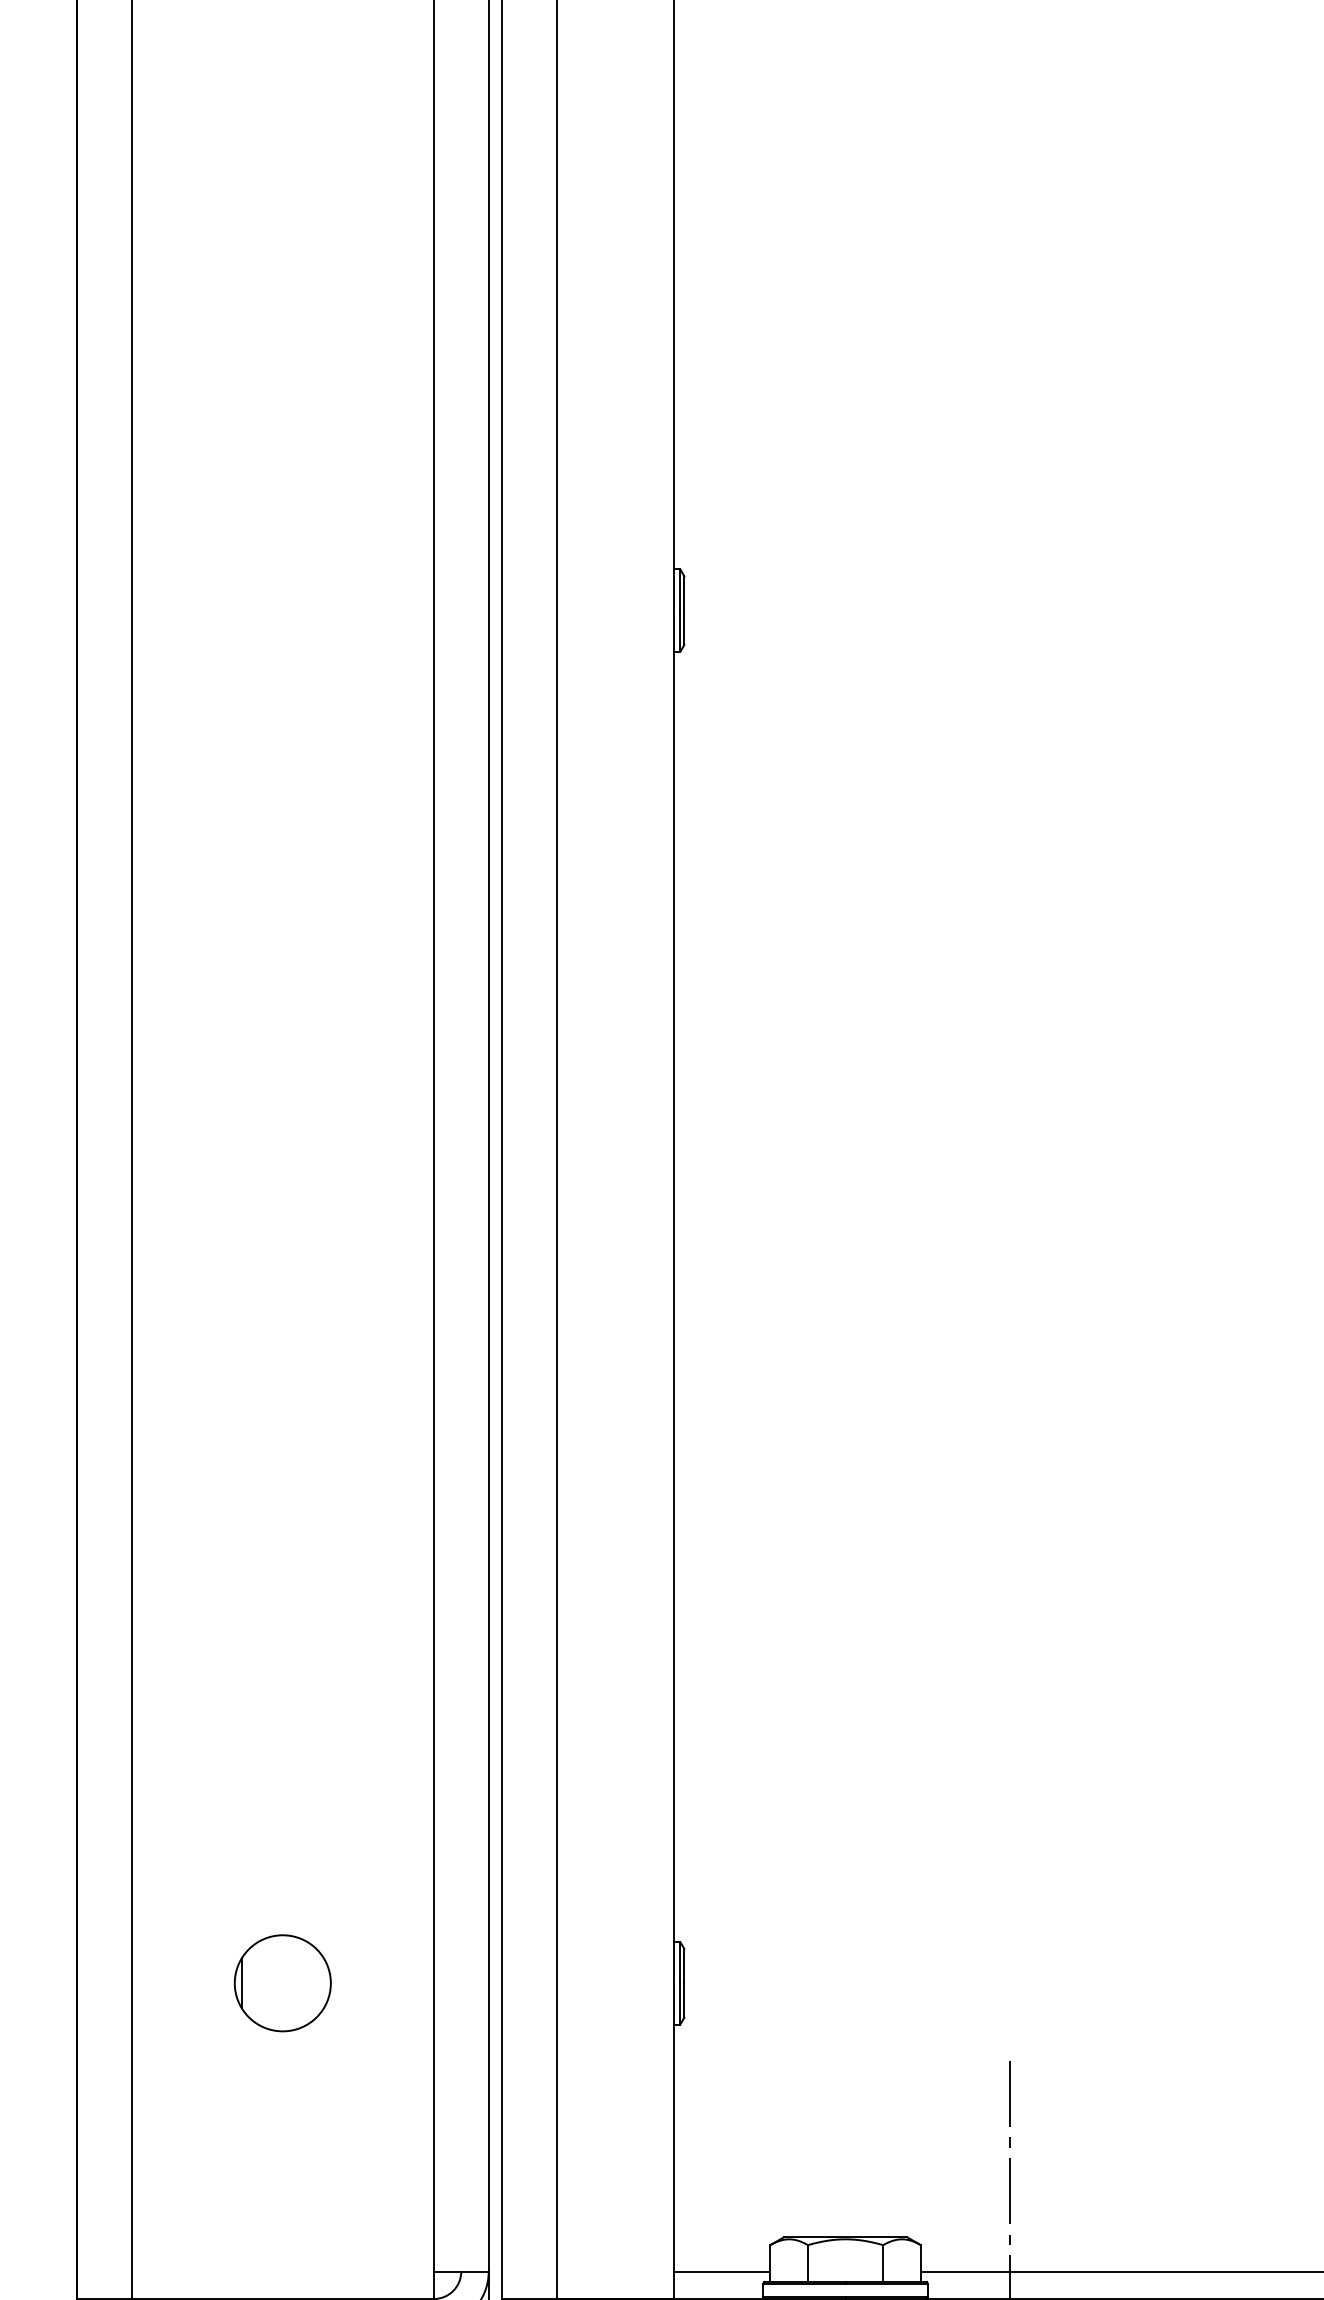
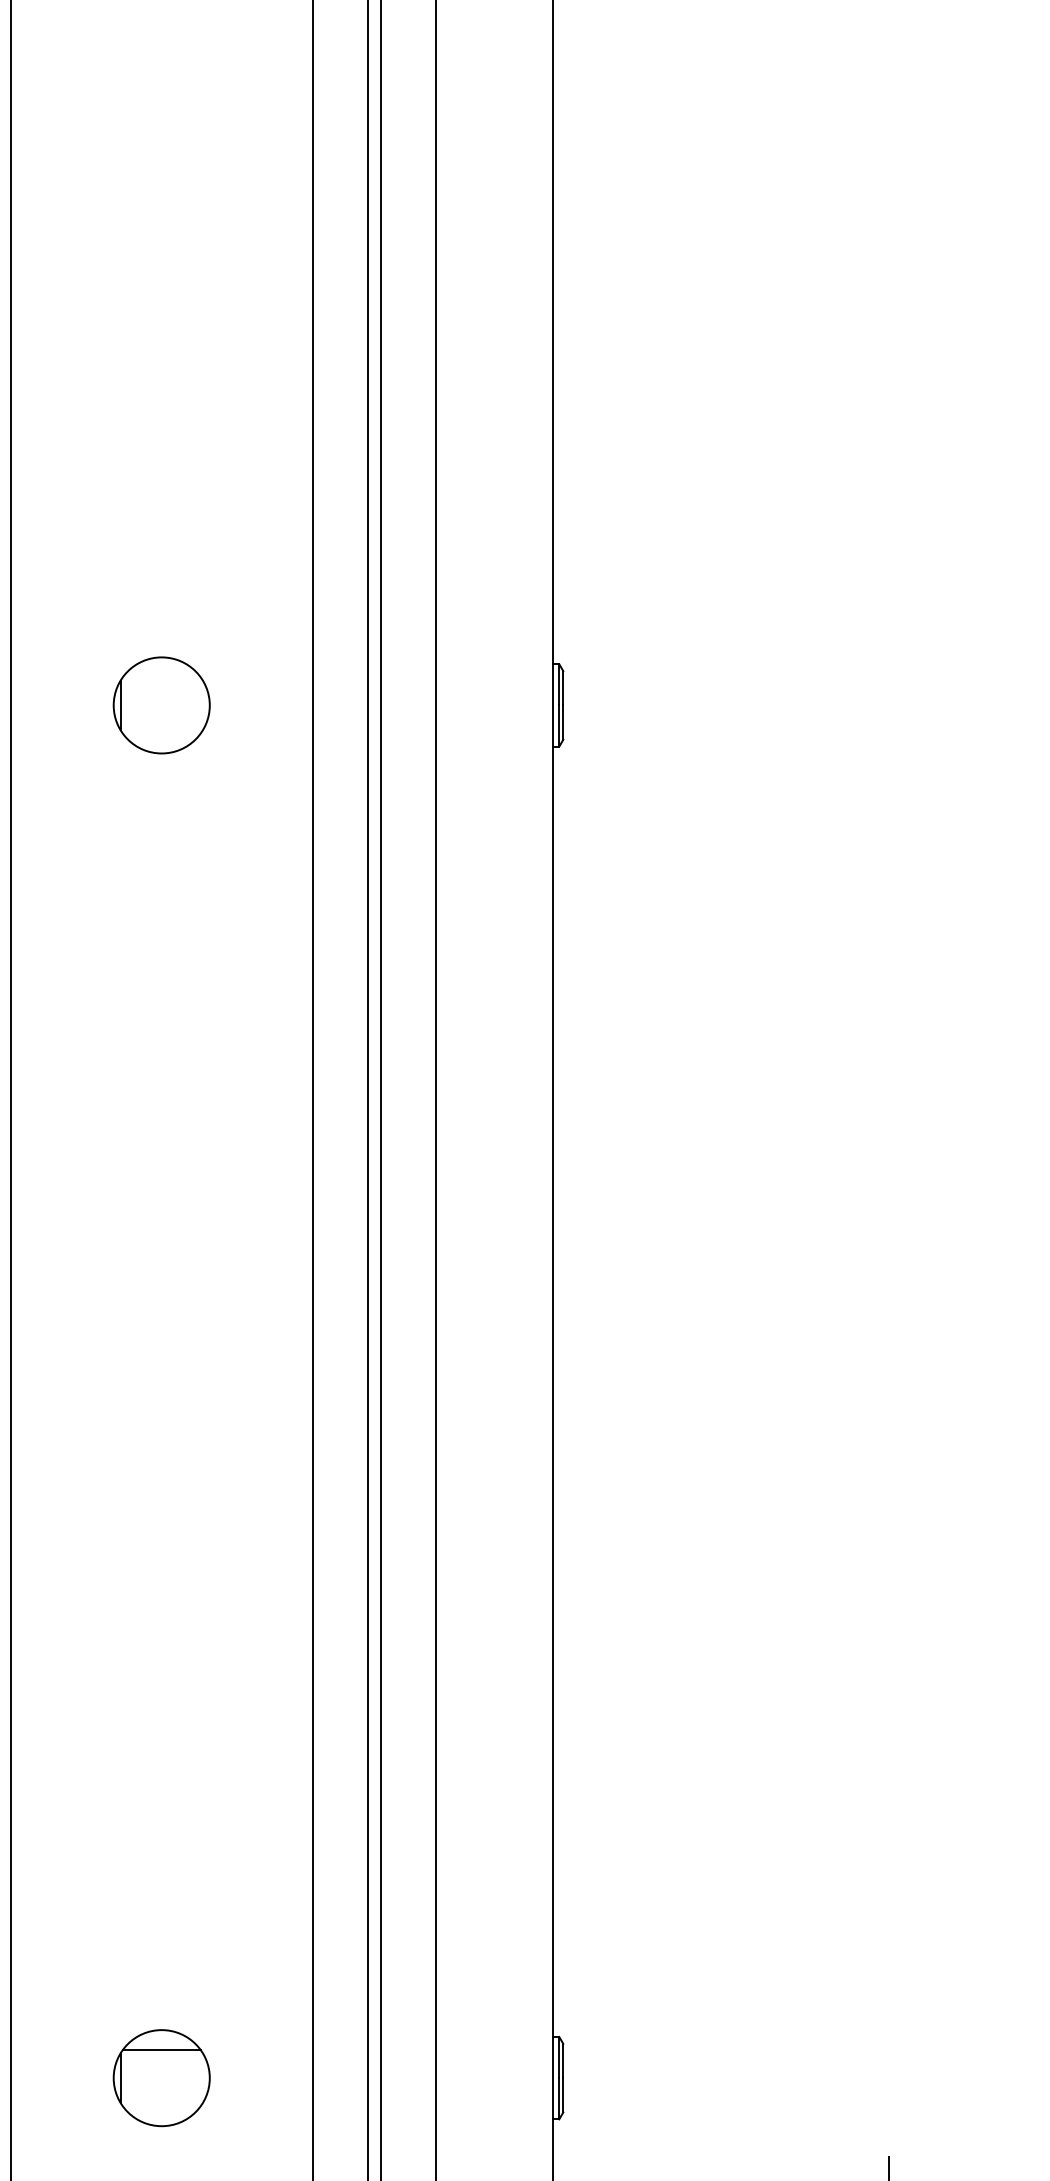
part: (282, 610) -> (161, 705), added
line: (282, 1955) -> (161, 2050), added

